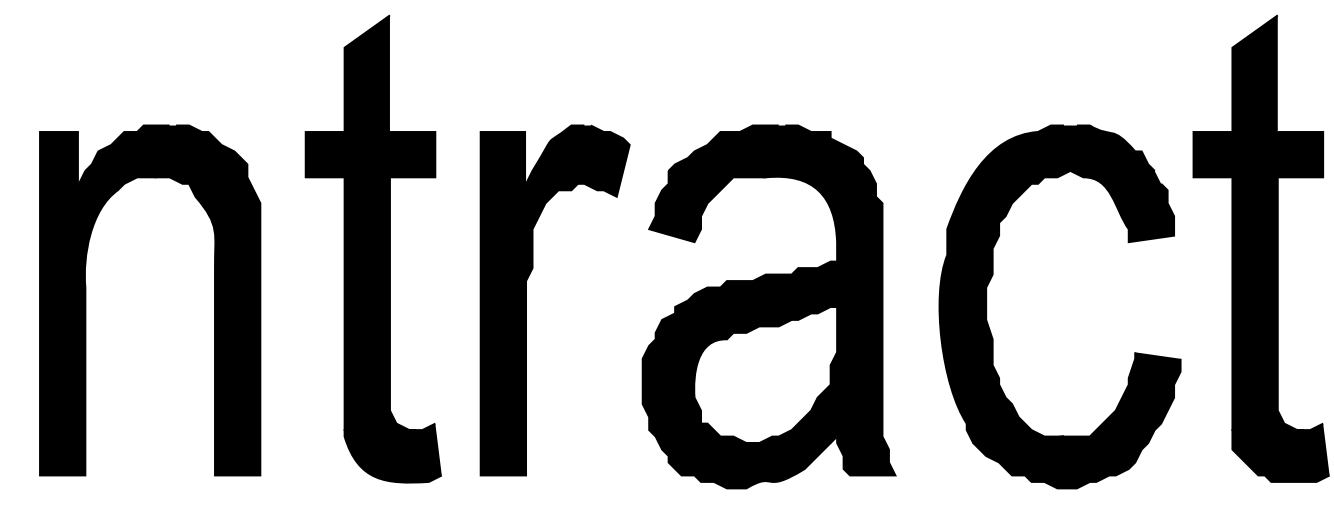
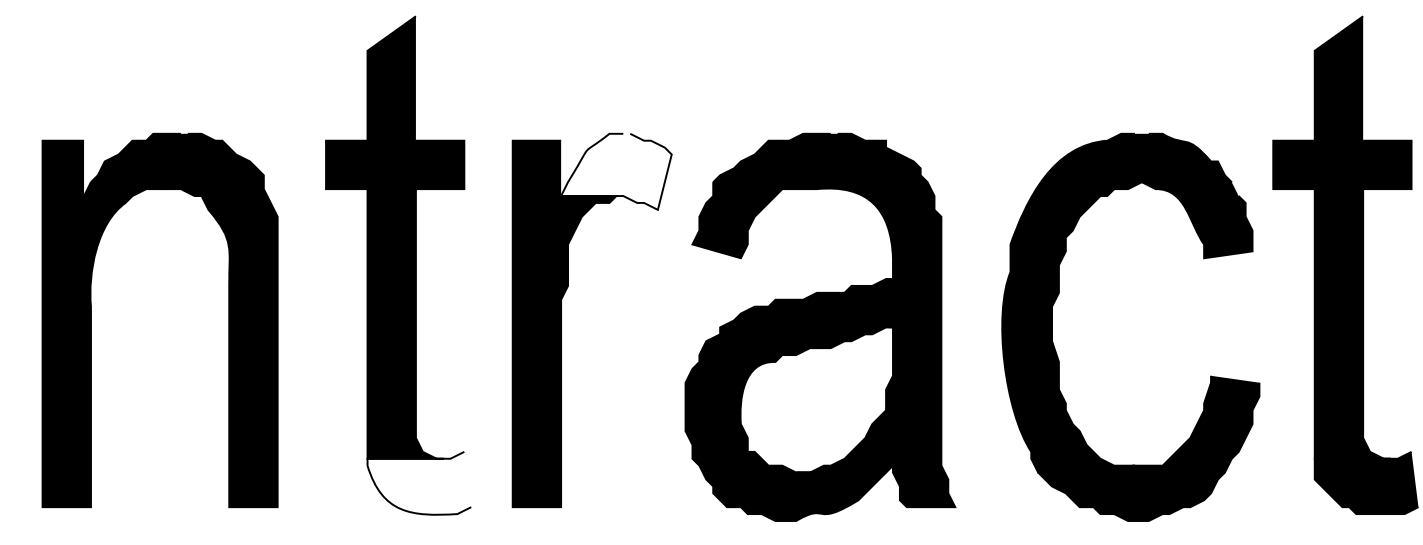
fill: (577, 160) -> (616, 171), removed
fill: (392, 452) -> (418, 482), removed

